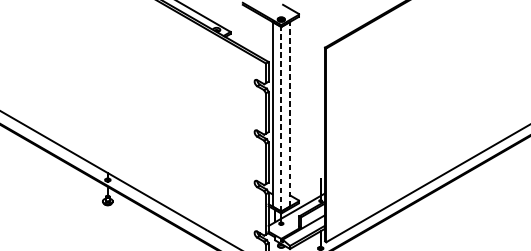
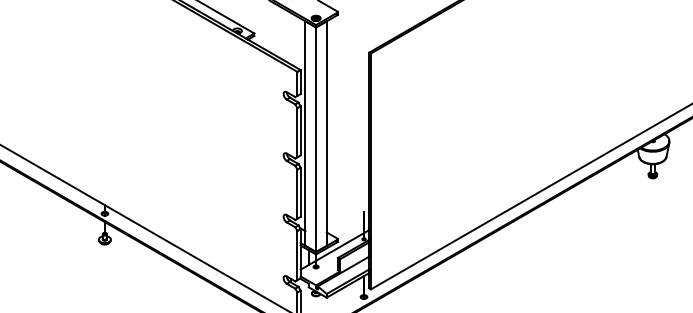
line: (289, 114) -> (326, 133), dashed -> solid
line: (281, 119) -> (316, 139), dashed -> solid

